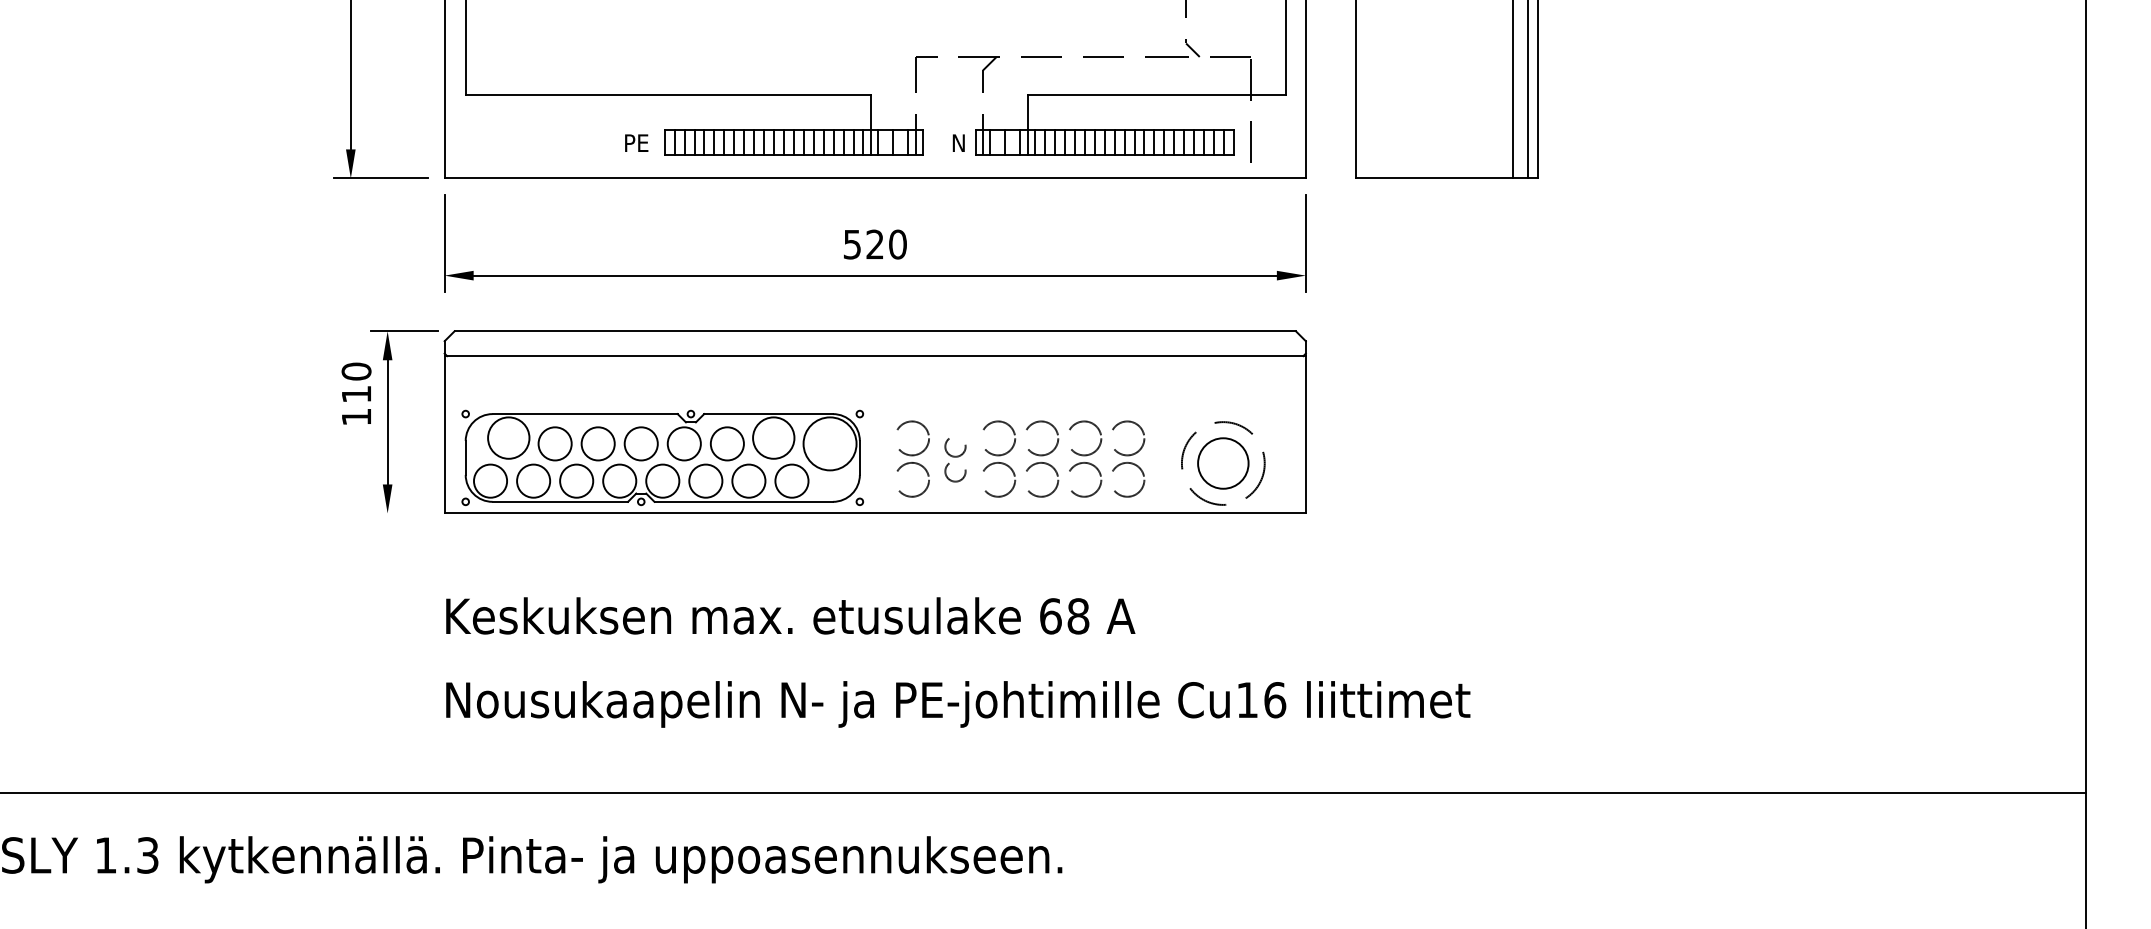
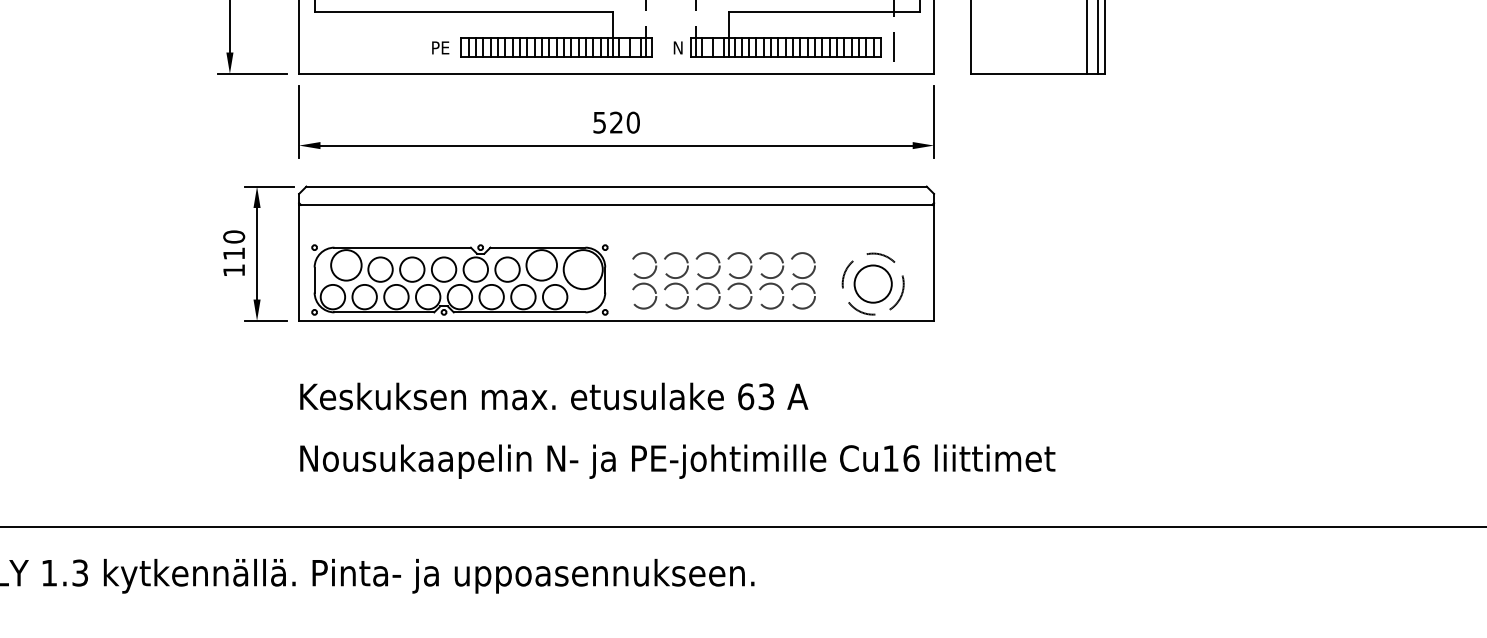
text: (356, 393) -> (234, 253), moved
part: (955, 458) -> (675, 280), size x1.67
line: (399, 513) -> (265, 320), added
text: (1078, 616) -> (766, 396), 68 -> 63

